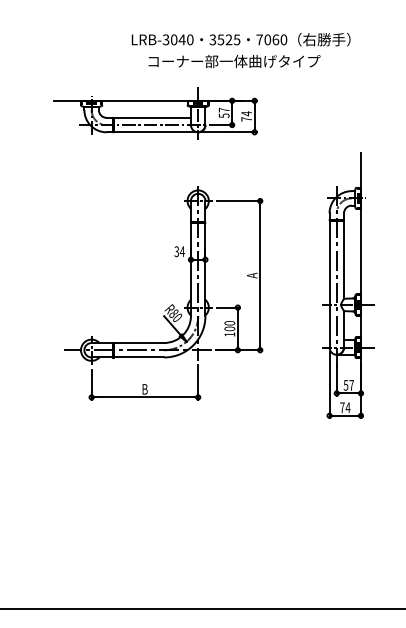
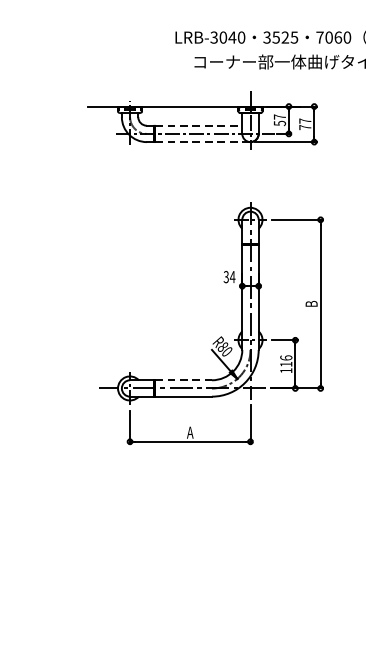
text: (246, 113) -> (305, 120), 74 -> 77
line: (152, 117) -> (198, 125), solid -> dashed
line: (156, 132) -> (203, 142), solid -> dashed
text: (252, 275) -> (311, 303), A -> B
text: (229, 326) -> (285, 361), 100 -> 116
line: (139, 343) -> (184, 380), solid -> dashed
text: (144, 389) -> (189, 432), B -> A

